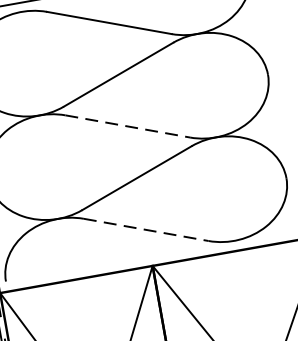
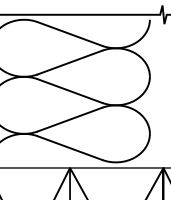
line: (128, 127) -> (70, 91), dashed -> solid
line: (147, 230) -> (70, 148), dashed -> solid

